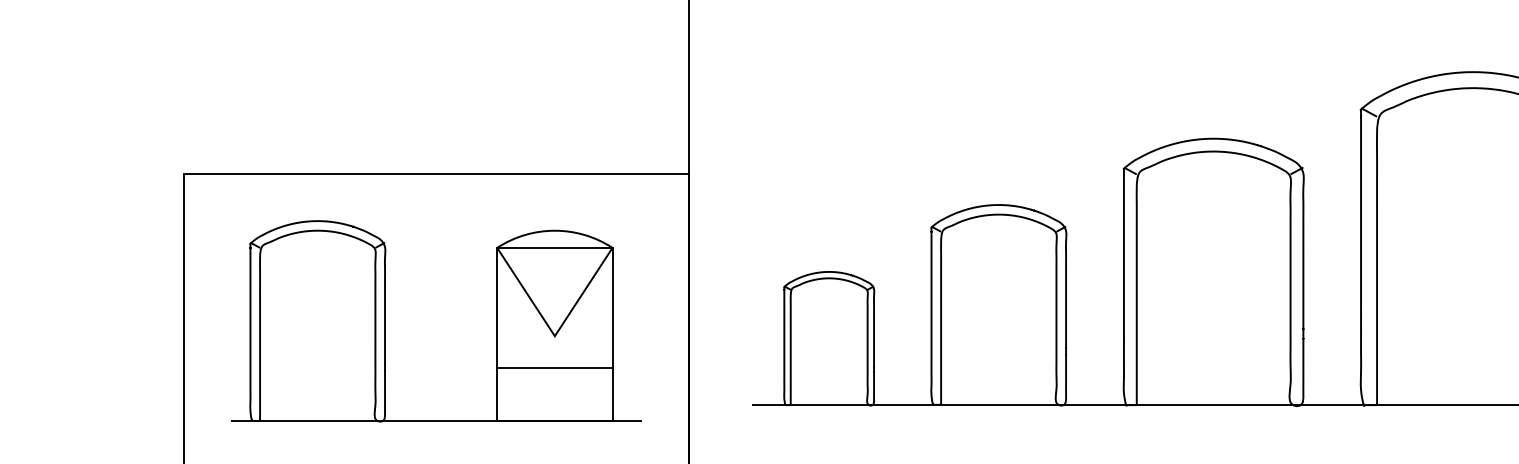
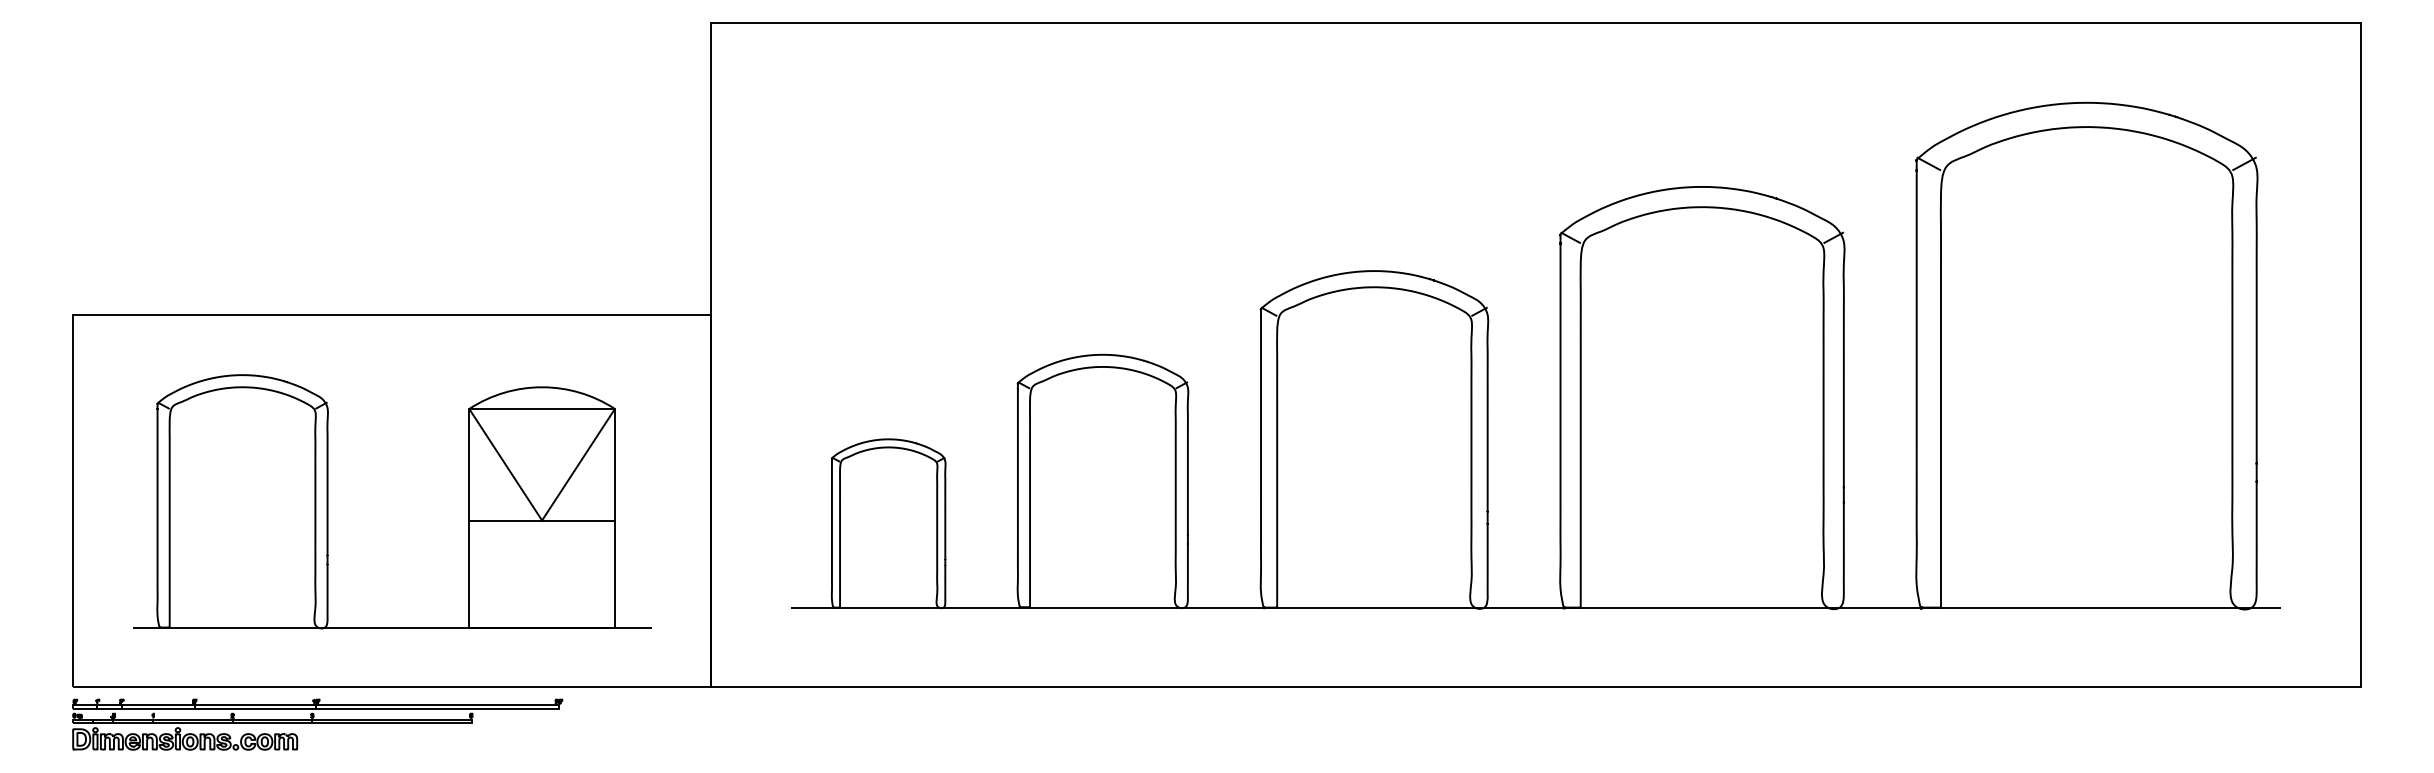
line: (554, 367) -> (541, 520), moved

